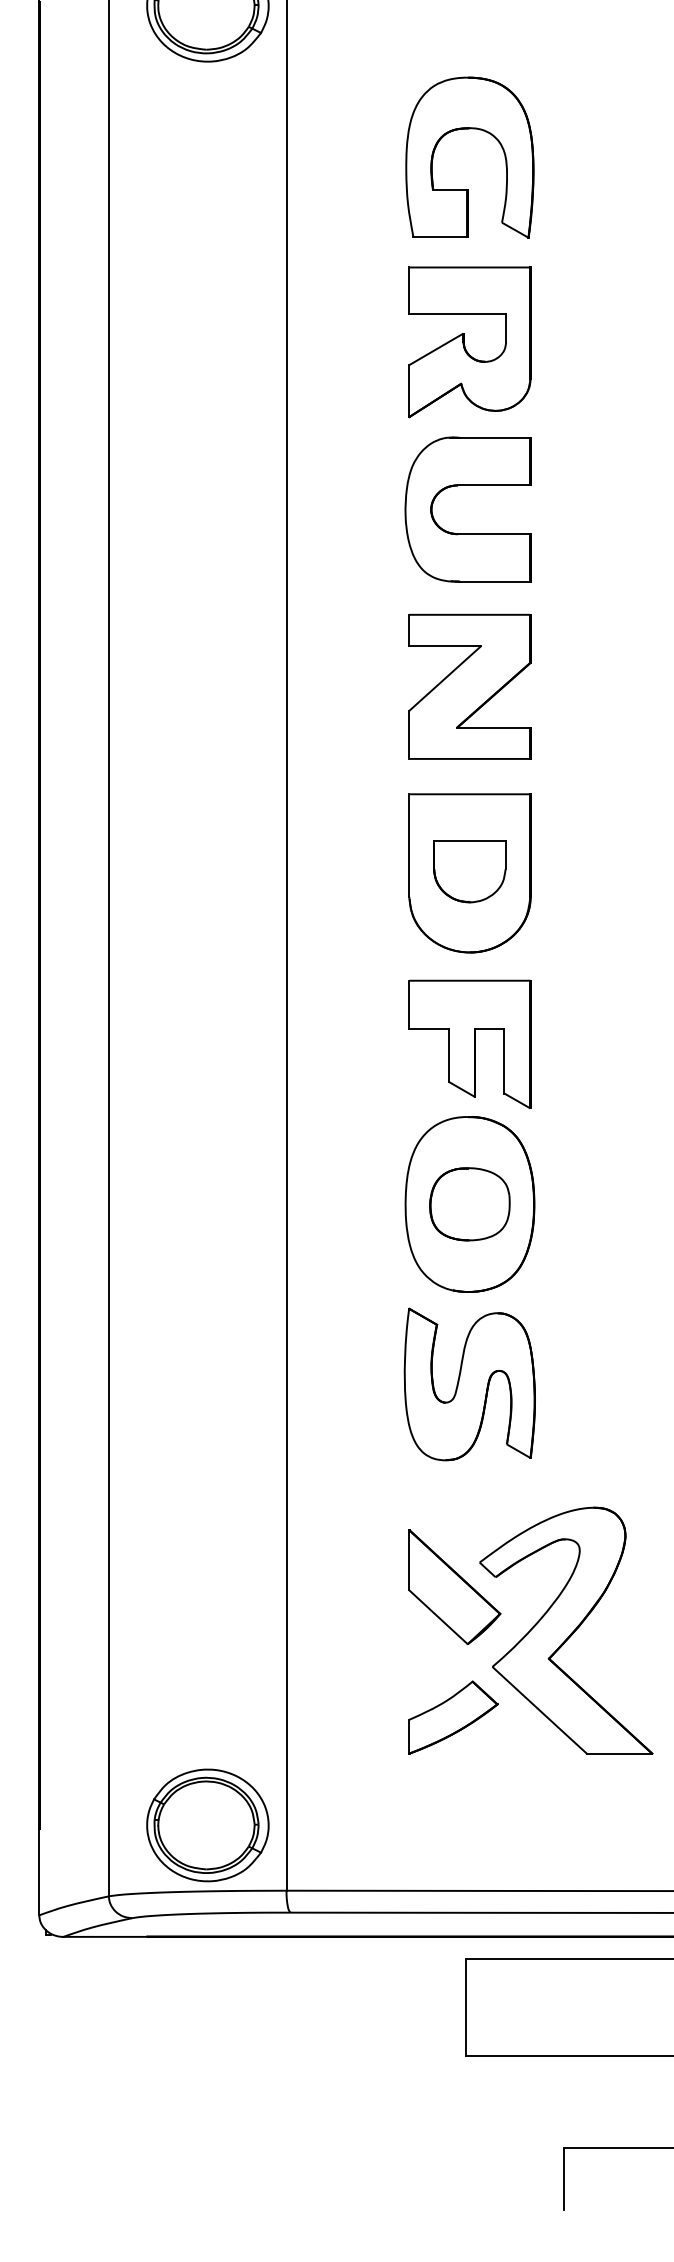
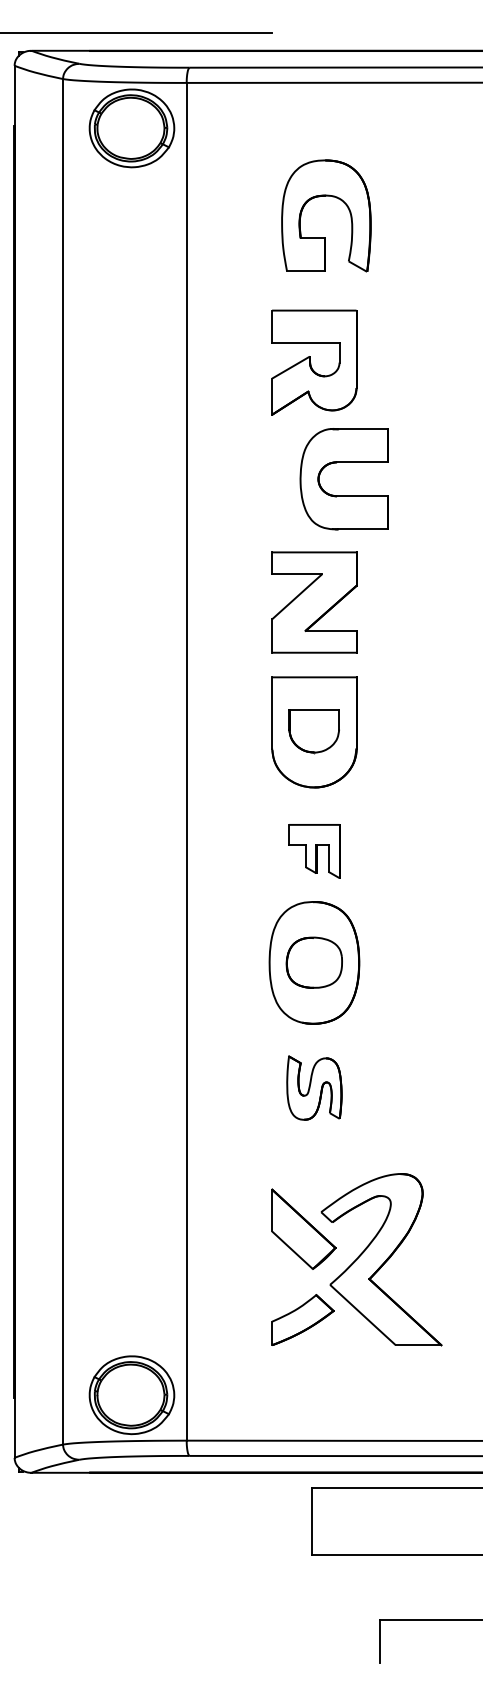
part: (478, 130) -> (332, 197), moved
part: (467, 533) -> (343, 495), moved
part: (470, 1044) -> (314, 851), size x0.6
part: (470, 1383) -> (314, 1087), size x0.6

